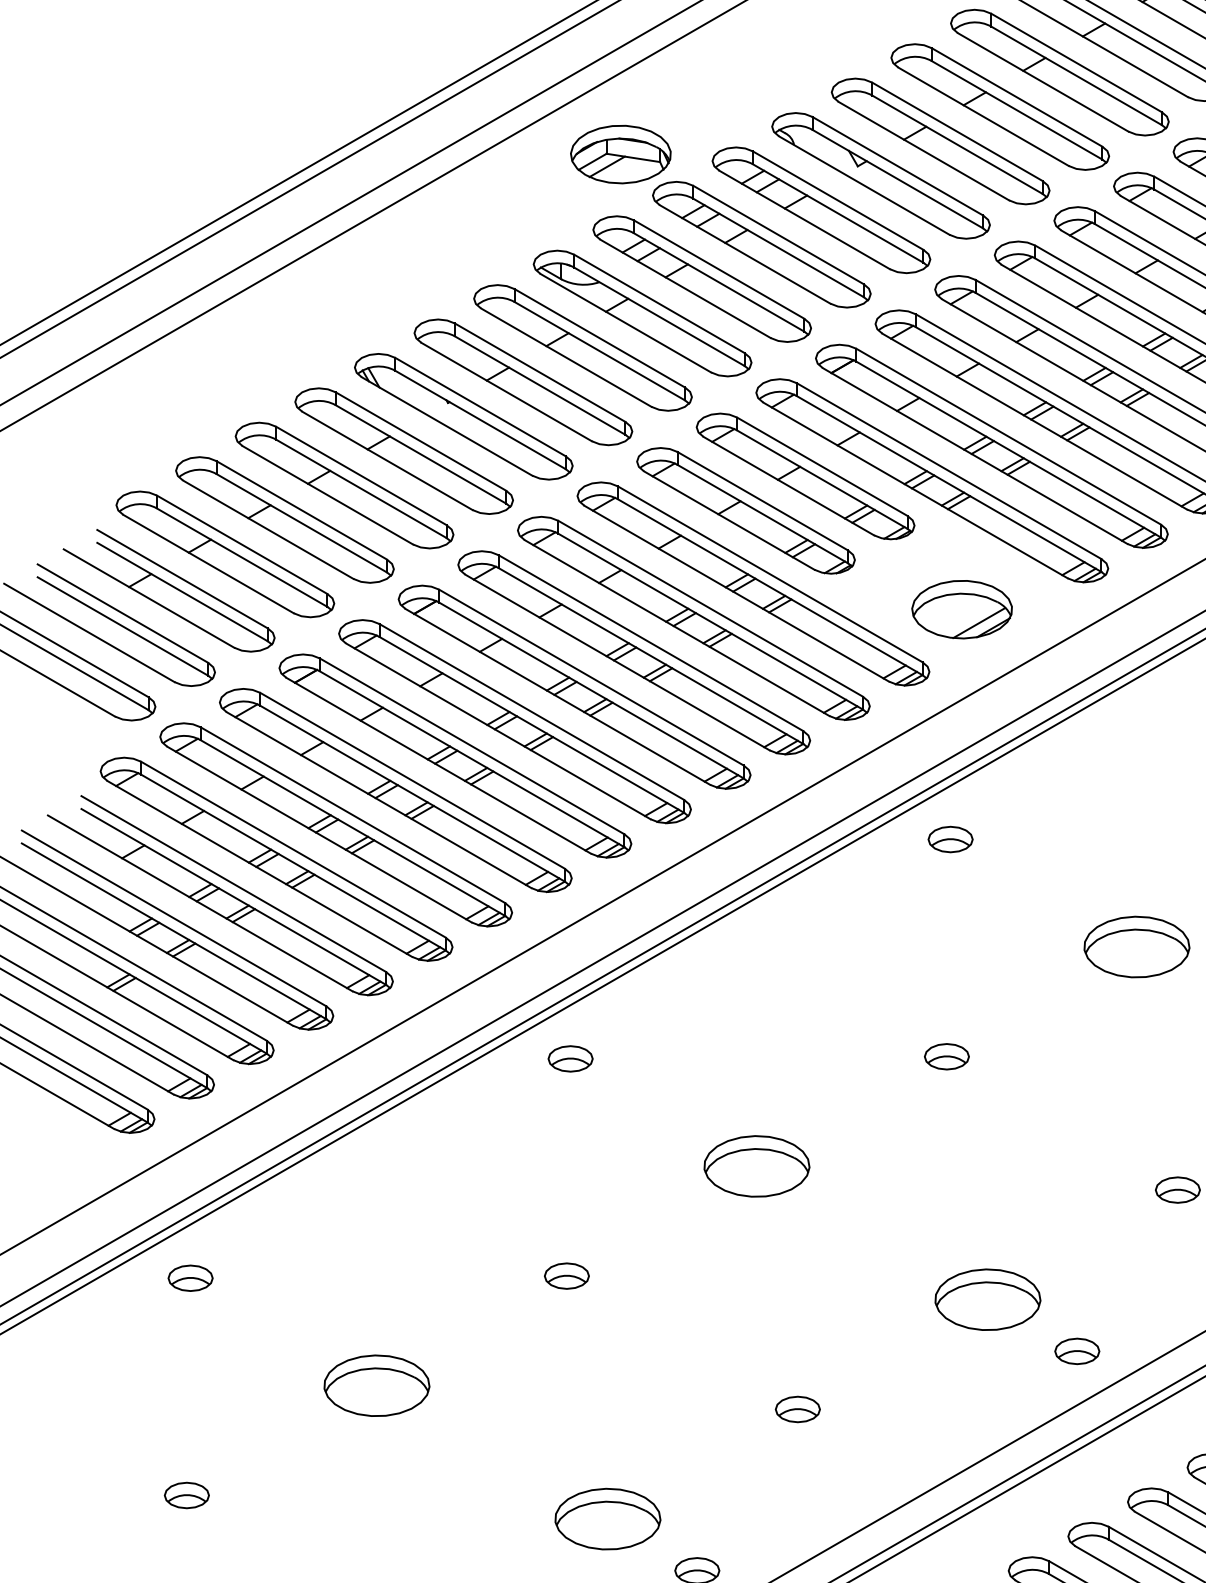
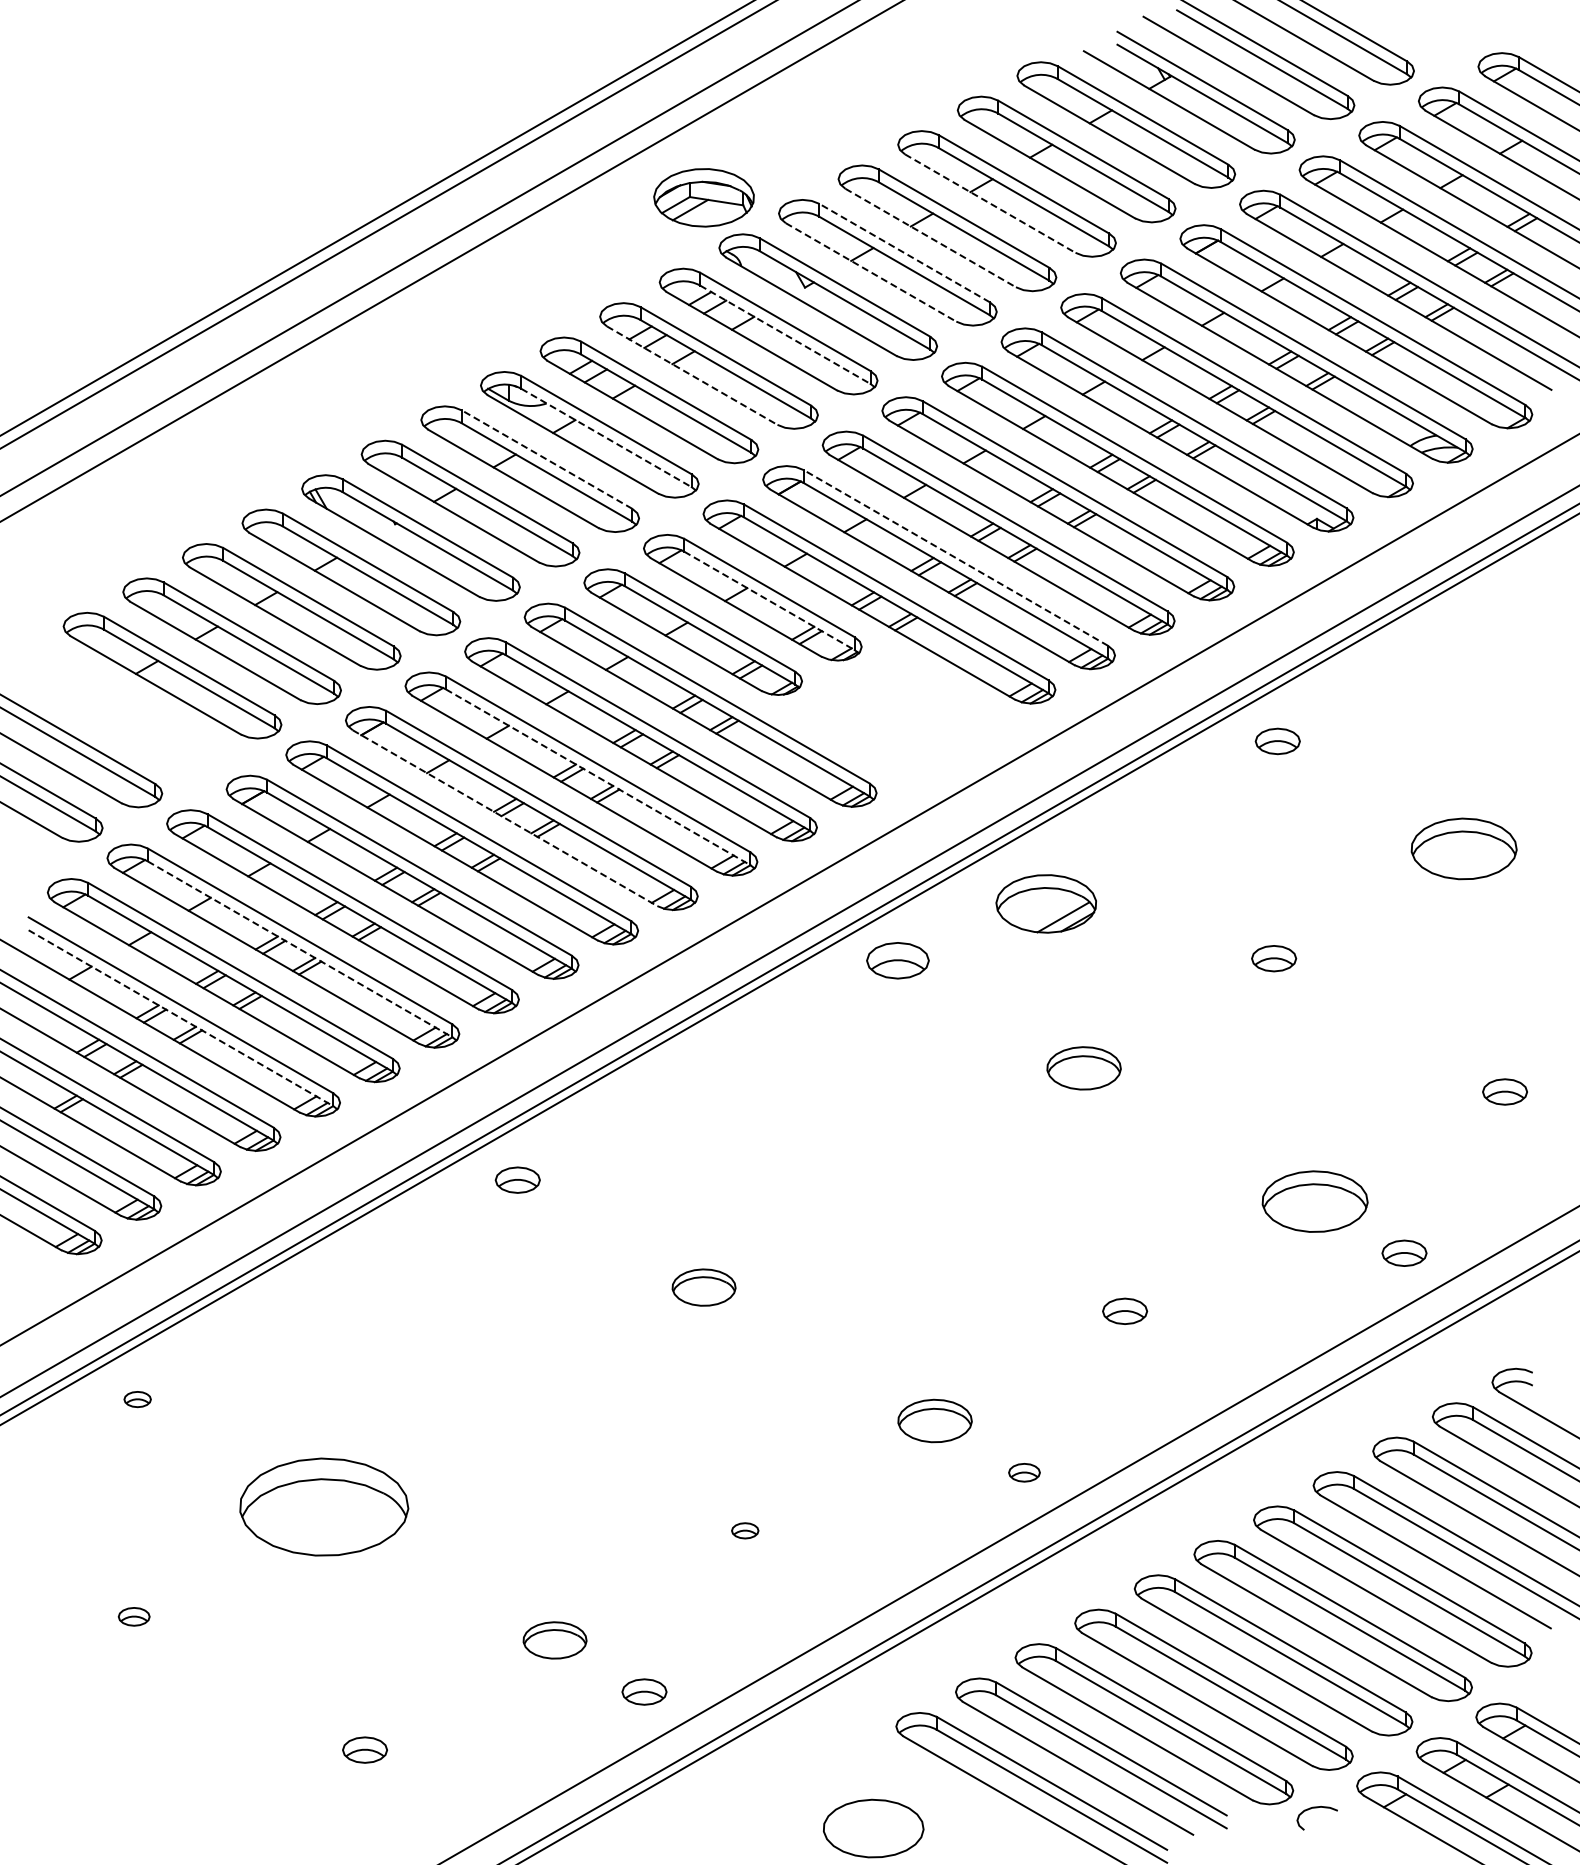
line: (1043, 82) -> (990, 203), solid -> dashed
line: (984, 117) -> (931, 238), solid -> dashed
line: (957, 131) -> (904, 252), solid -> dashed
line: (924, 151) -> (871, 272), solid -> dashed
part: (620, 154) -> (703, 197), moved
line: (838, 214) -> (785, 335), solid -> dashed
line: (745, 254) -> (692, 375), solid -> dashed
line: (660, 317) -> (607, 438), solid -> dashed
line: (599, 338) -> (546, 459), solid -> dashed
line: (1008, 436) -> (955, 557), solid -> dashed
line: (823, 480) -> (770, 601), solid -> dashed
part: (169, 590) -> (116, 711), removed
part: (961, 609) -> (1045, 903), moved
line: (651, 656) -> (598, 777), solid -> dashed
line: (558, 697) -> (505, 818), solid -> dashed
line: (353, 828) -> (300, 949), solid -> dashed
part: (950, 839) -> (897, 960), size x1.4
line: (233, 897) -> (180, 1018), solid -> dashed
part: (1136, 947) -> (1083, 1068), size x0.7
part: (946, 1056) -> (893, 1177), removed
part: (756, 1166) -> (703, 1287), size x0.6
part: (567, 1275) -> (514, 1396), removed
part: (190, 1278) -> (137, 1399), size x0.6
part: (987, 1299) -> (934, 1420), size x0.7
part: (1077, 1351) -> (1024, 1472), size x0.7
part: (376, 1385) -> (323, 1506), size x1.6
part: (798, 1409) -> (745, 1530), size x0.6
part: (187, 1495) -> (134, 1616), size x0.7
part: (607, 1519) -> (554, 1640), size x0.6

